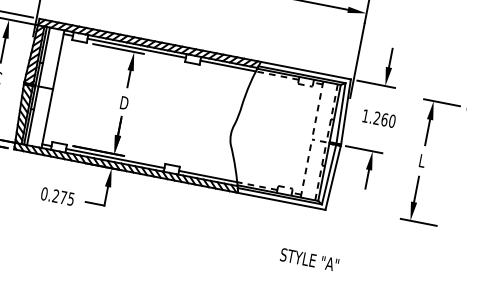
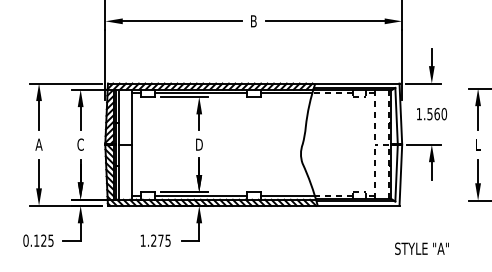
text: (376, 117) -> (429, 113), 1.260 -> 1.560
text: (43, 193) -> (142, 240), 0.275 -> 1.275
text: (309, 259) -> (421, 248), moved

